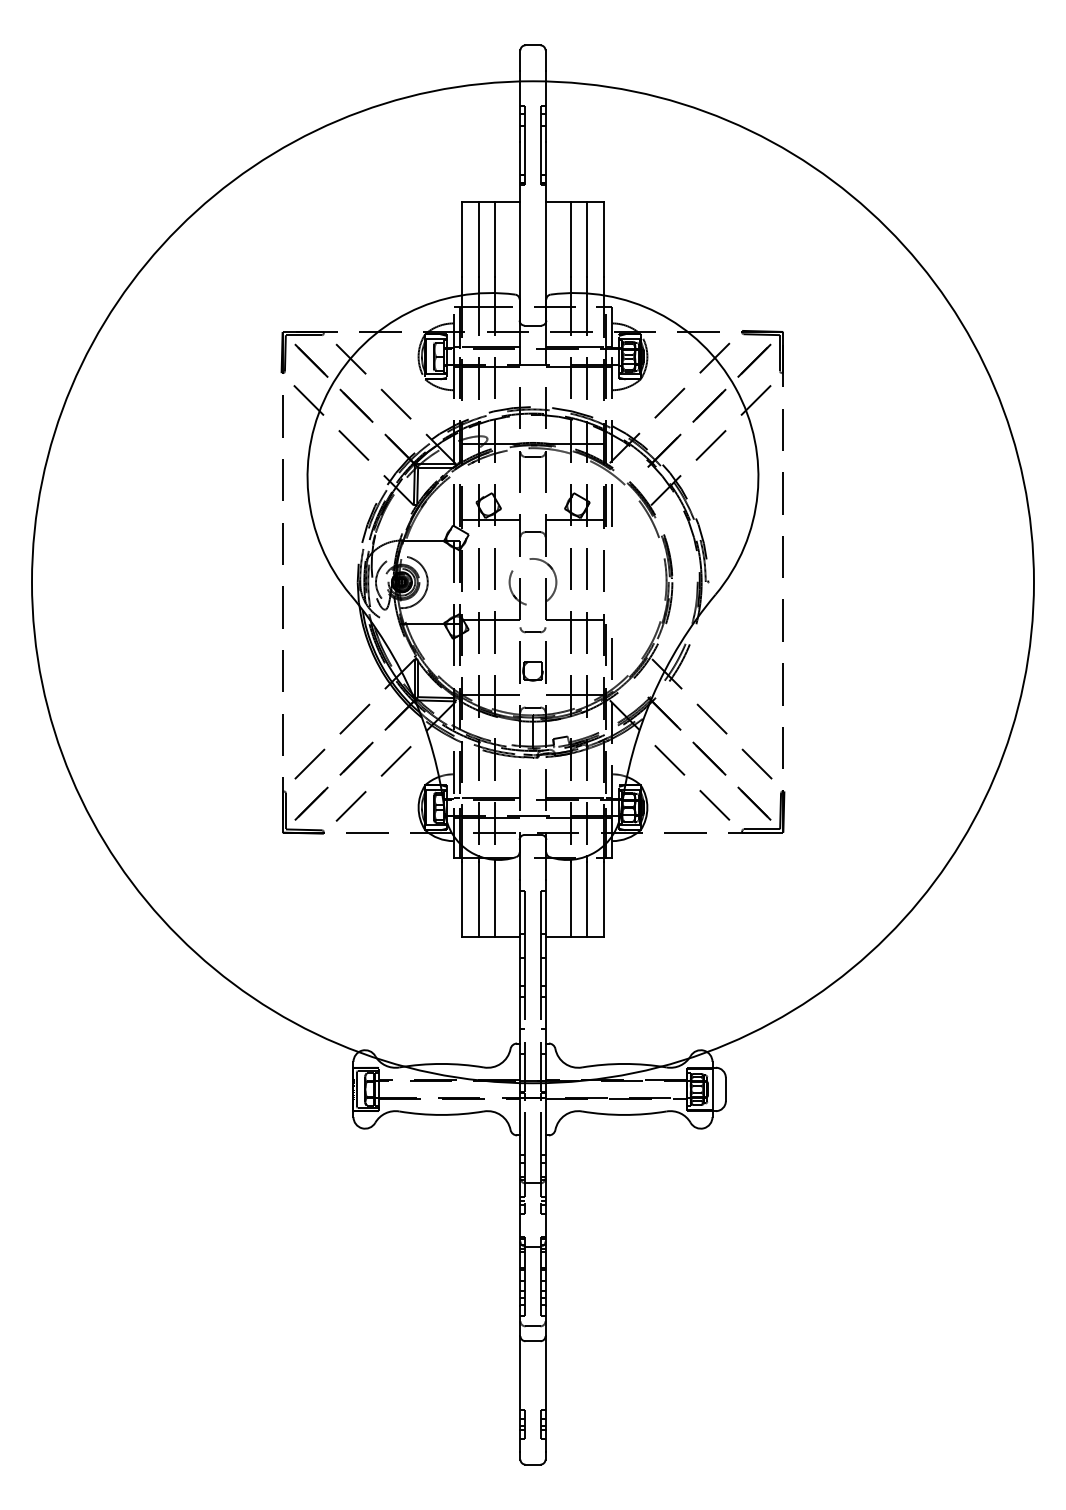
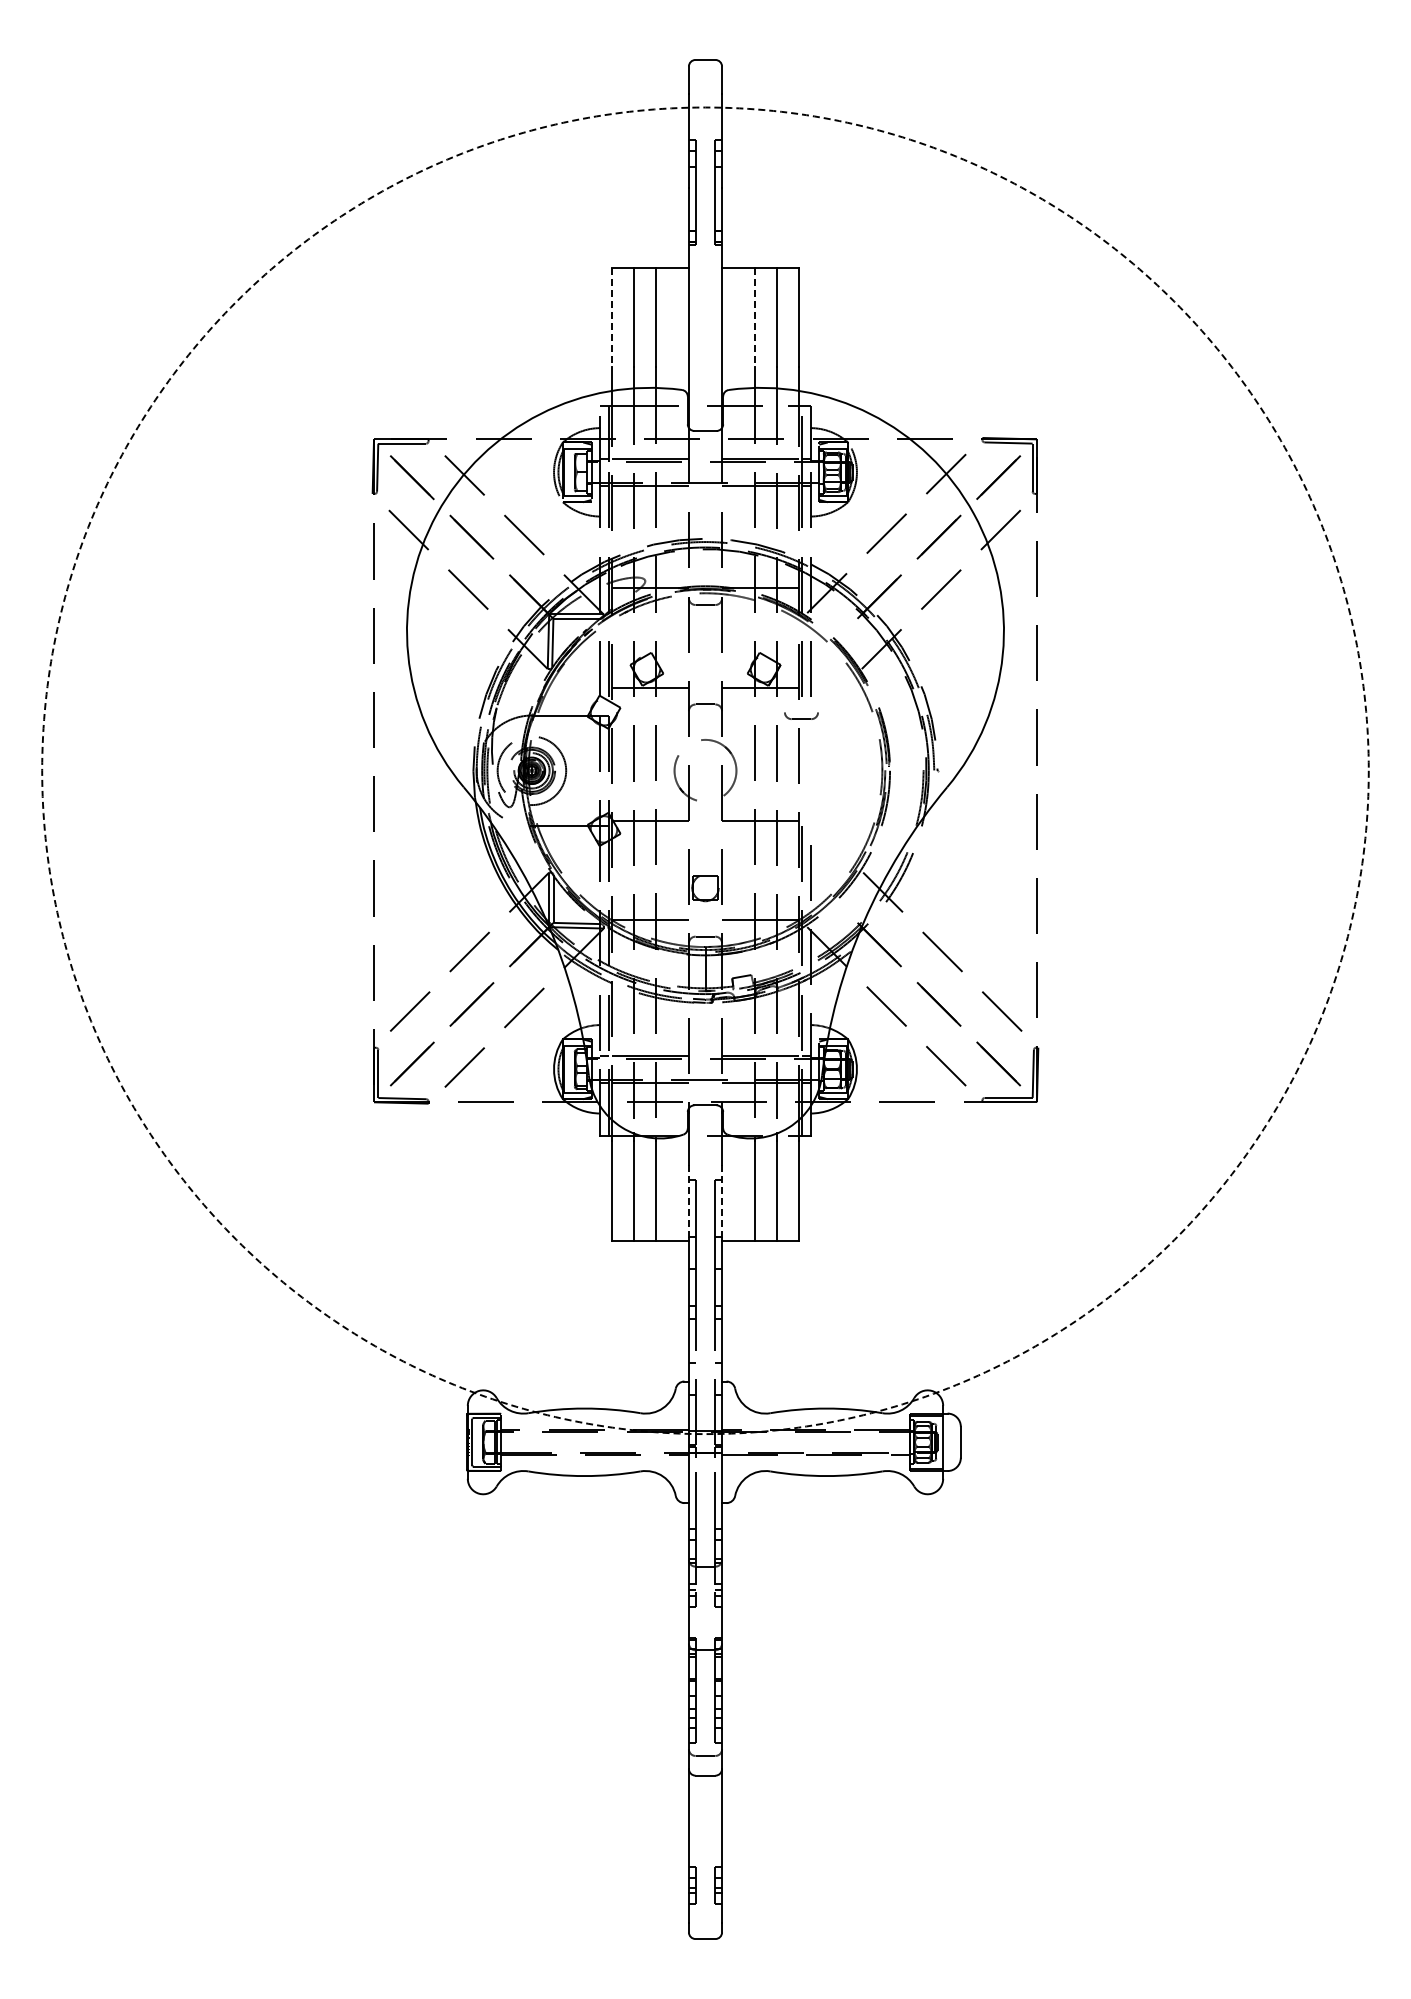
line: (462, 239) -> (611, 317), solid -> dashed
line: (570, 239) -> (755, 317), solid -> dashed
circle: (533, 582) -> (705, 770), solid -> dashed
part: (533, 629) -> (801, 715), moved
line: (520, 907) -> (688, 1201), solid -> dashed
line: (545, 907) -> (722, 1201), solid -> dashed

